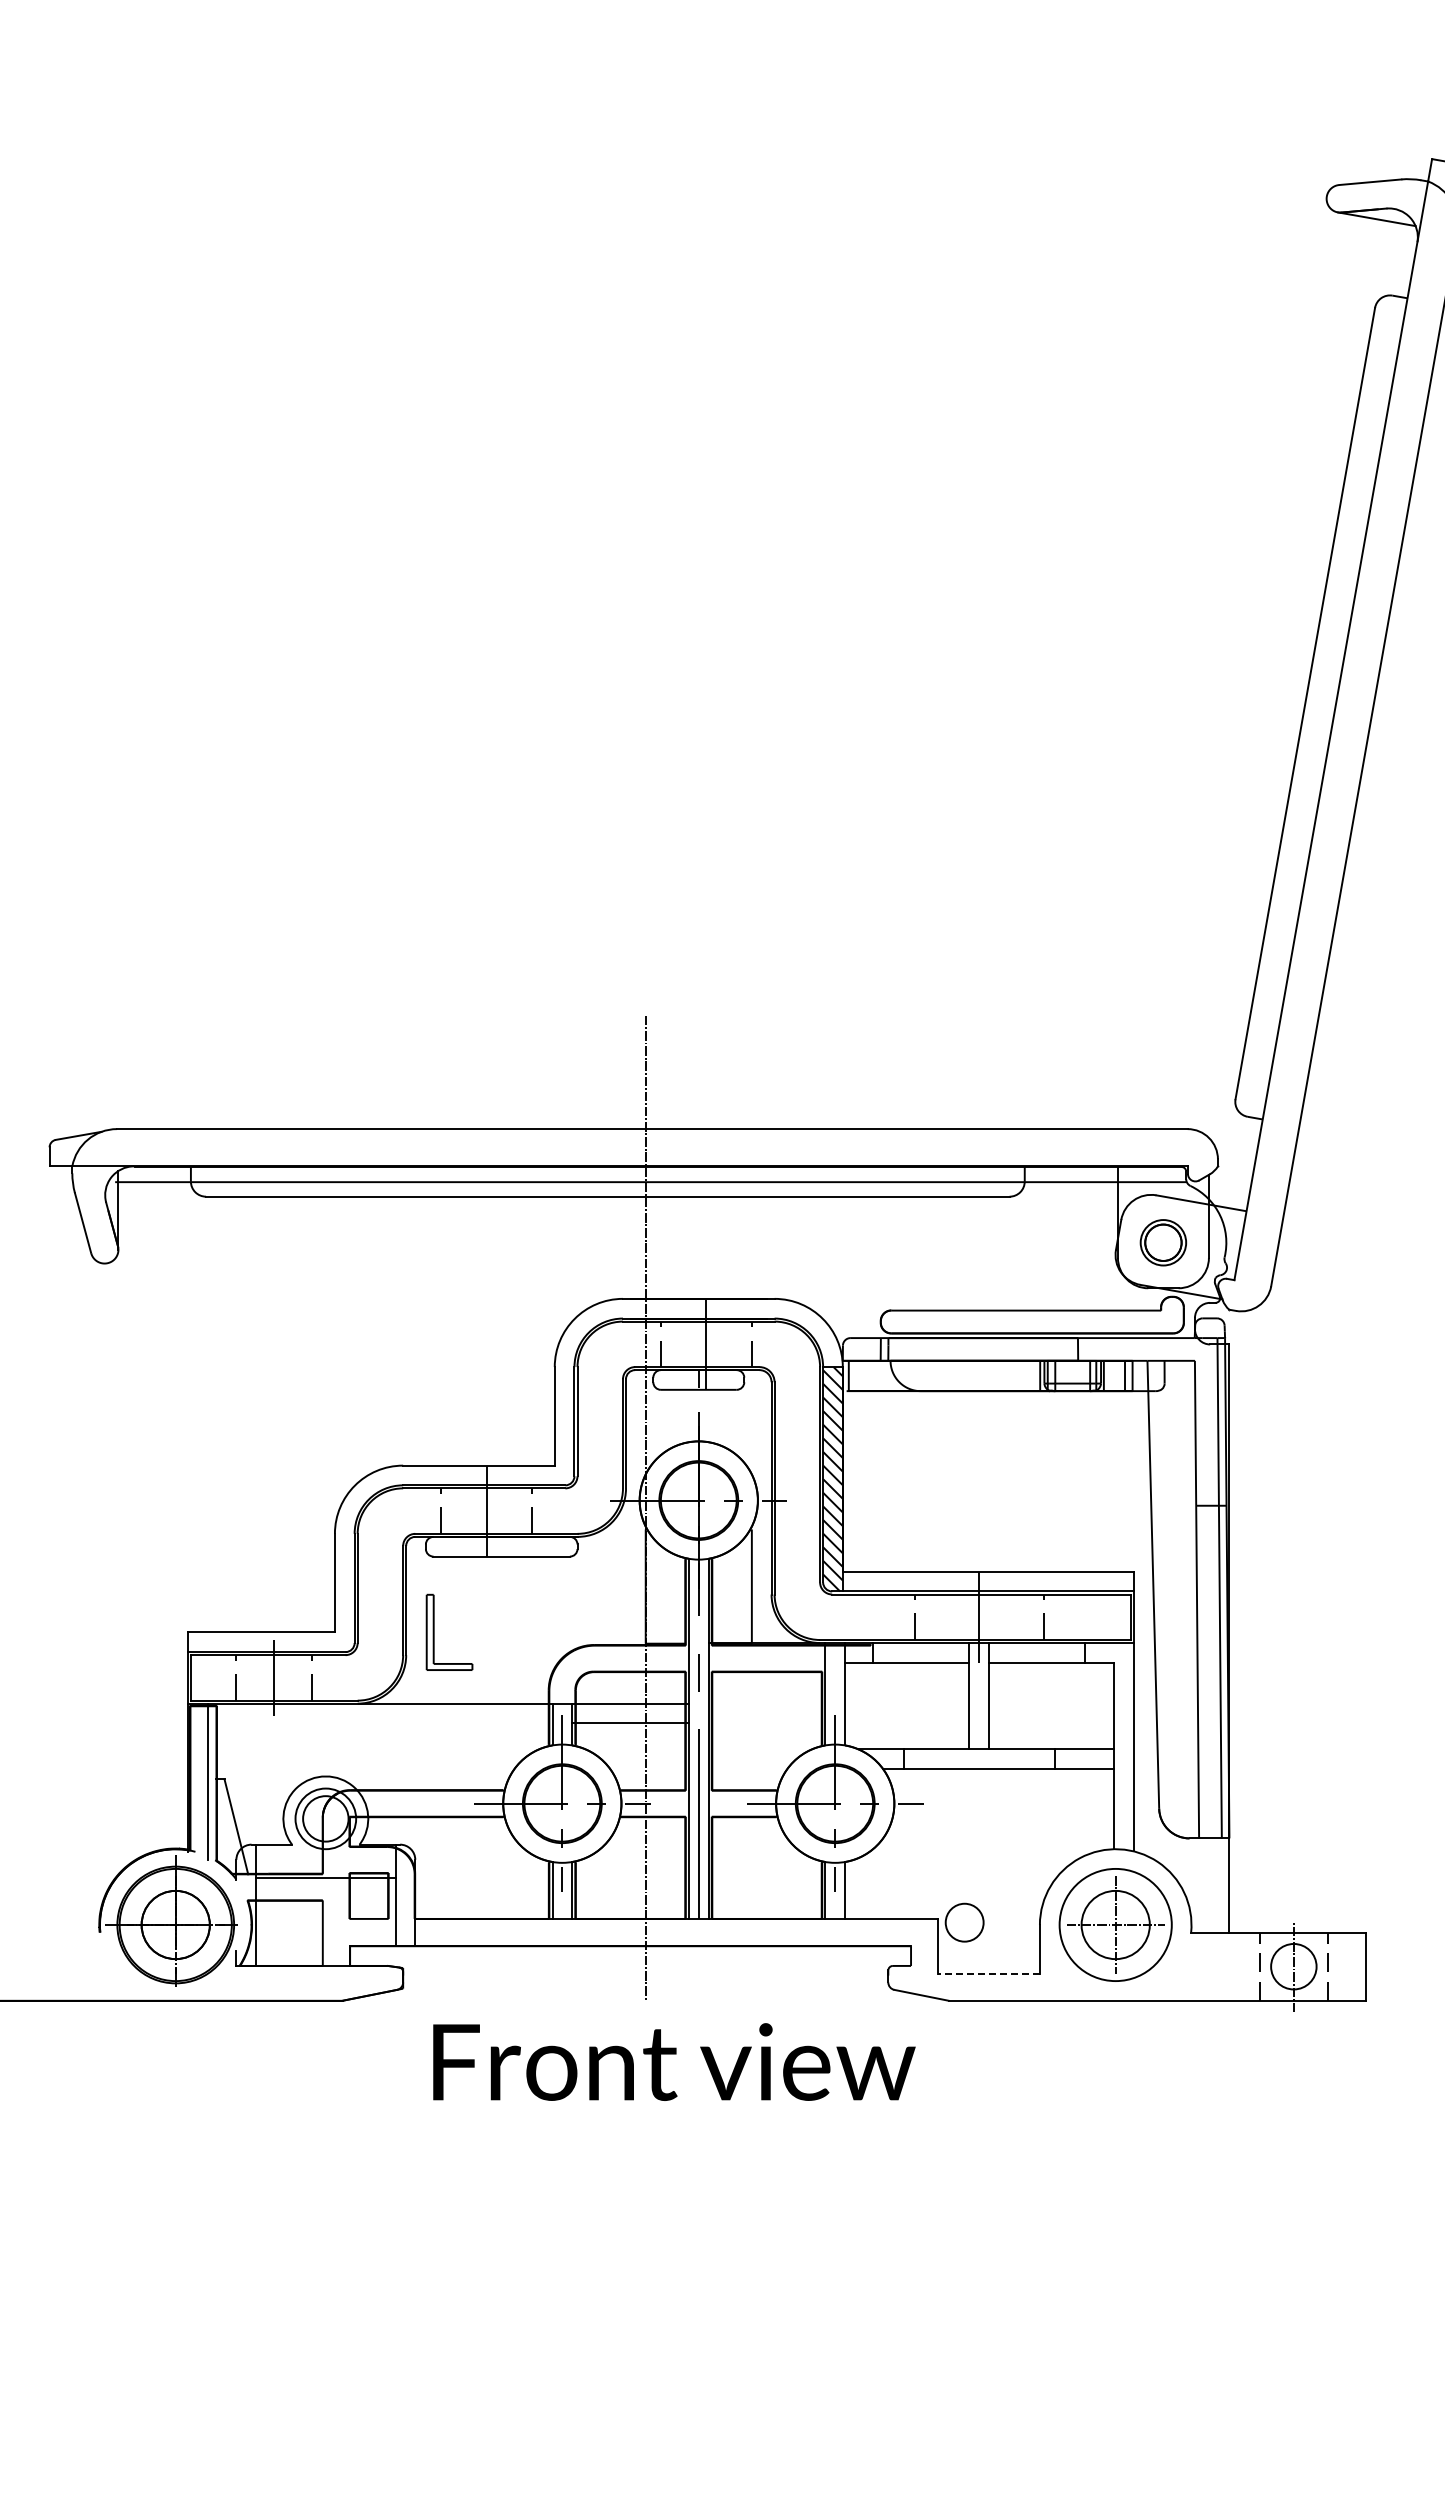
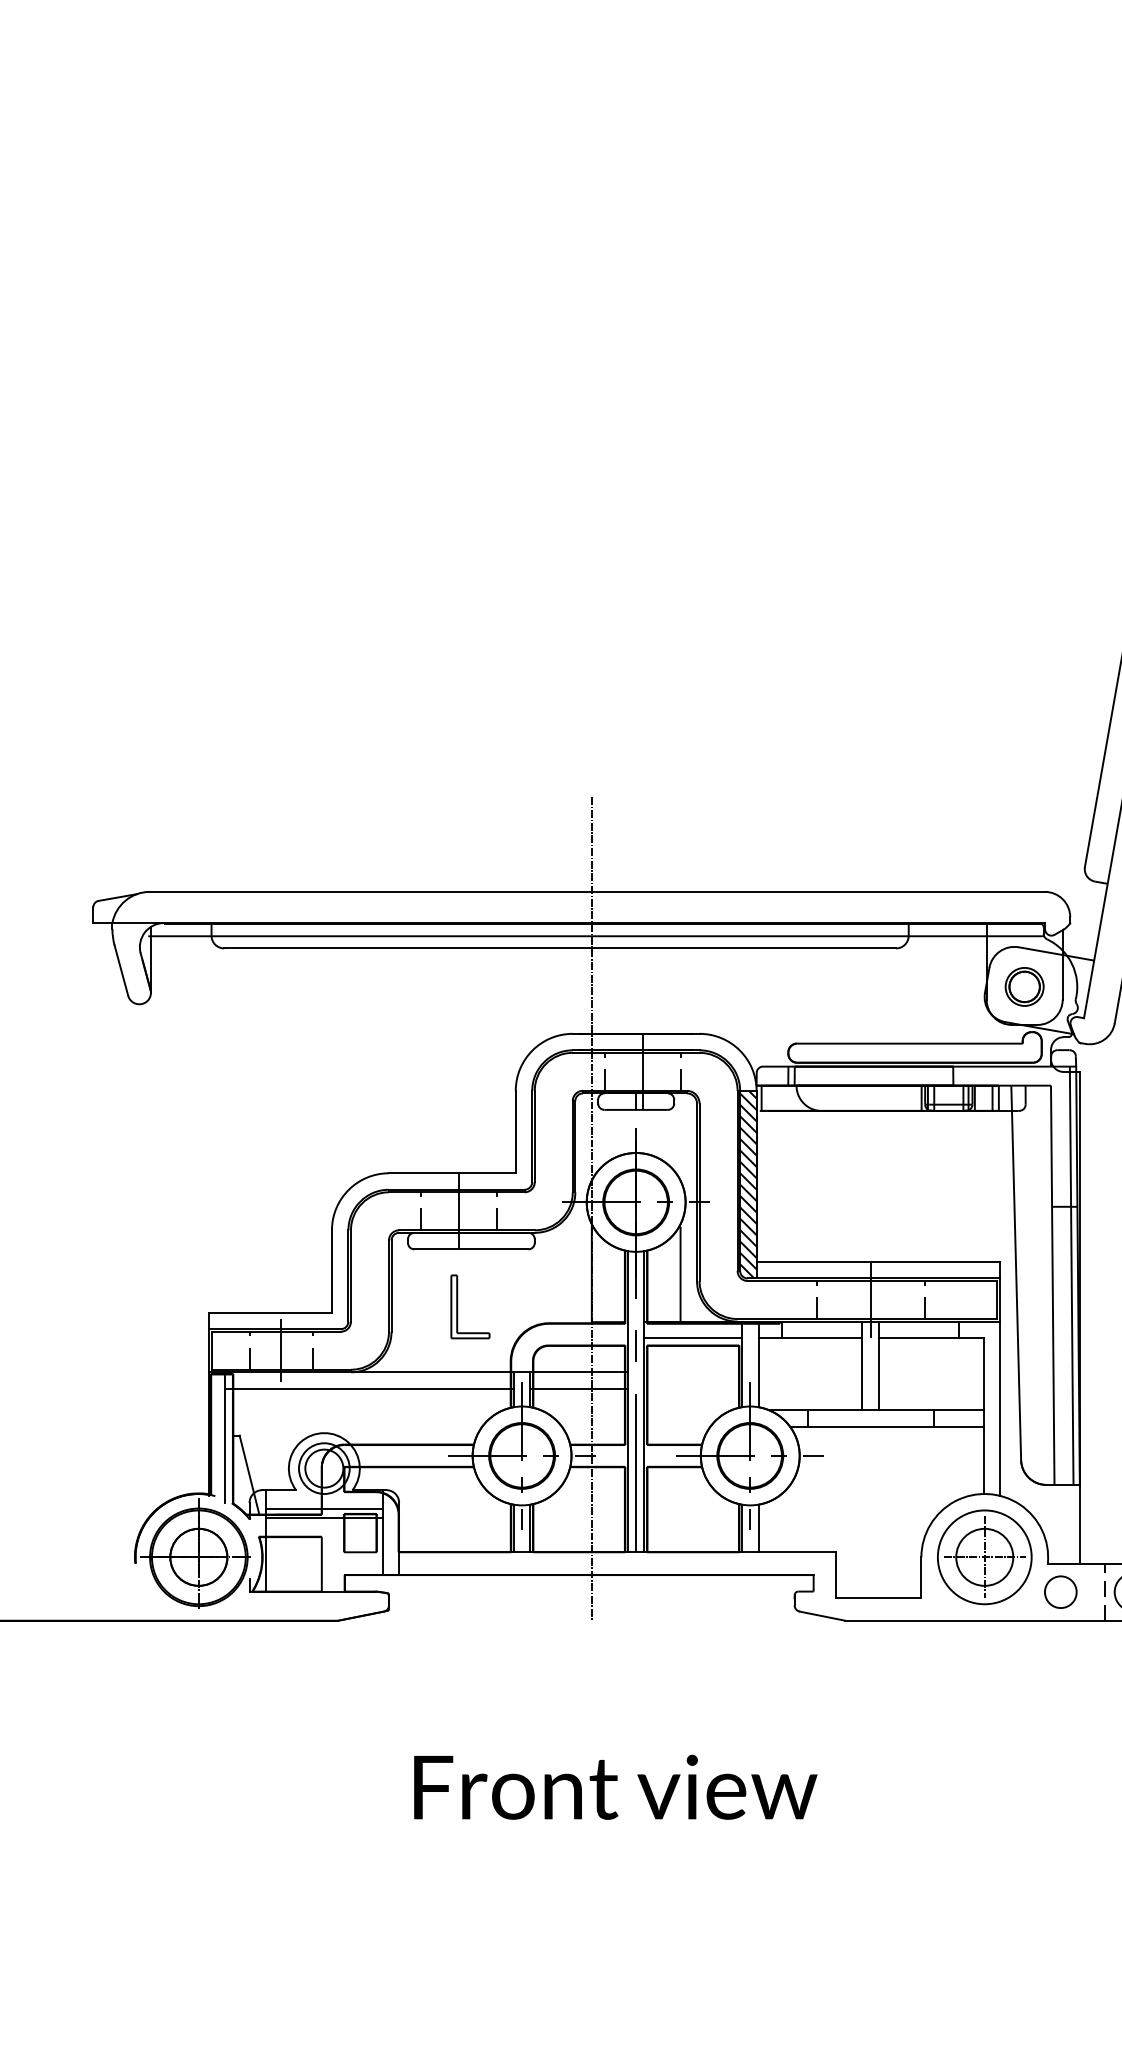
part: (434, 1631) -> (457, 1306), moved
line: (766, 1662) -> (692, 1337), added
line: (379, 1723) -> (369, 1388), added
line: (325, 1867) -> (324, 1509), added
circle: (964, 1922) -> (1060, 1592), moved
line: (989, 1973) -> (879, 1597), dashed -> solid
text: (674, 2061) -> (615, 1786), moved

